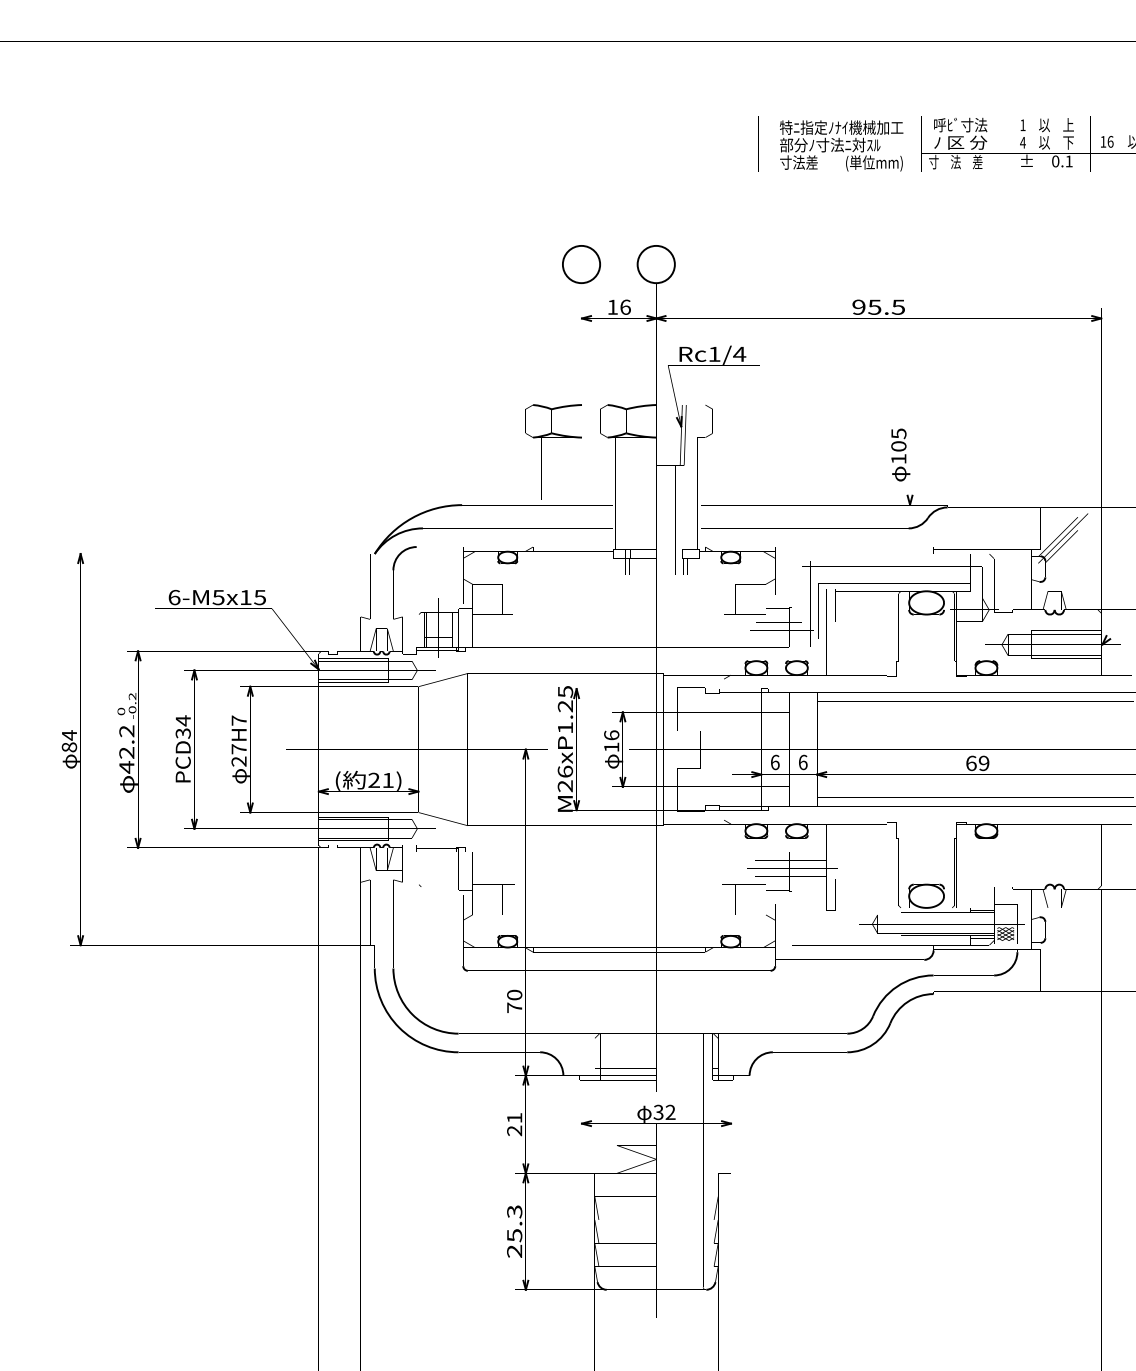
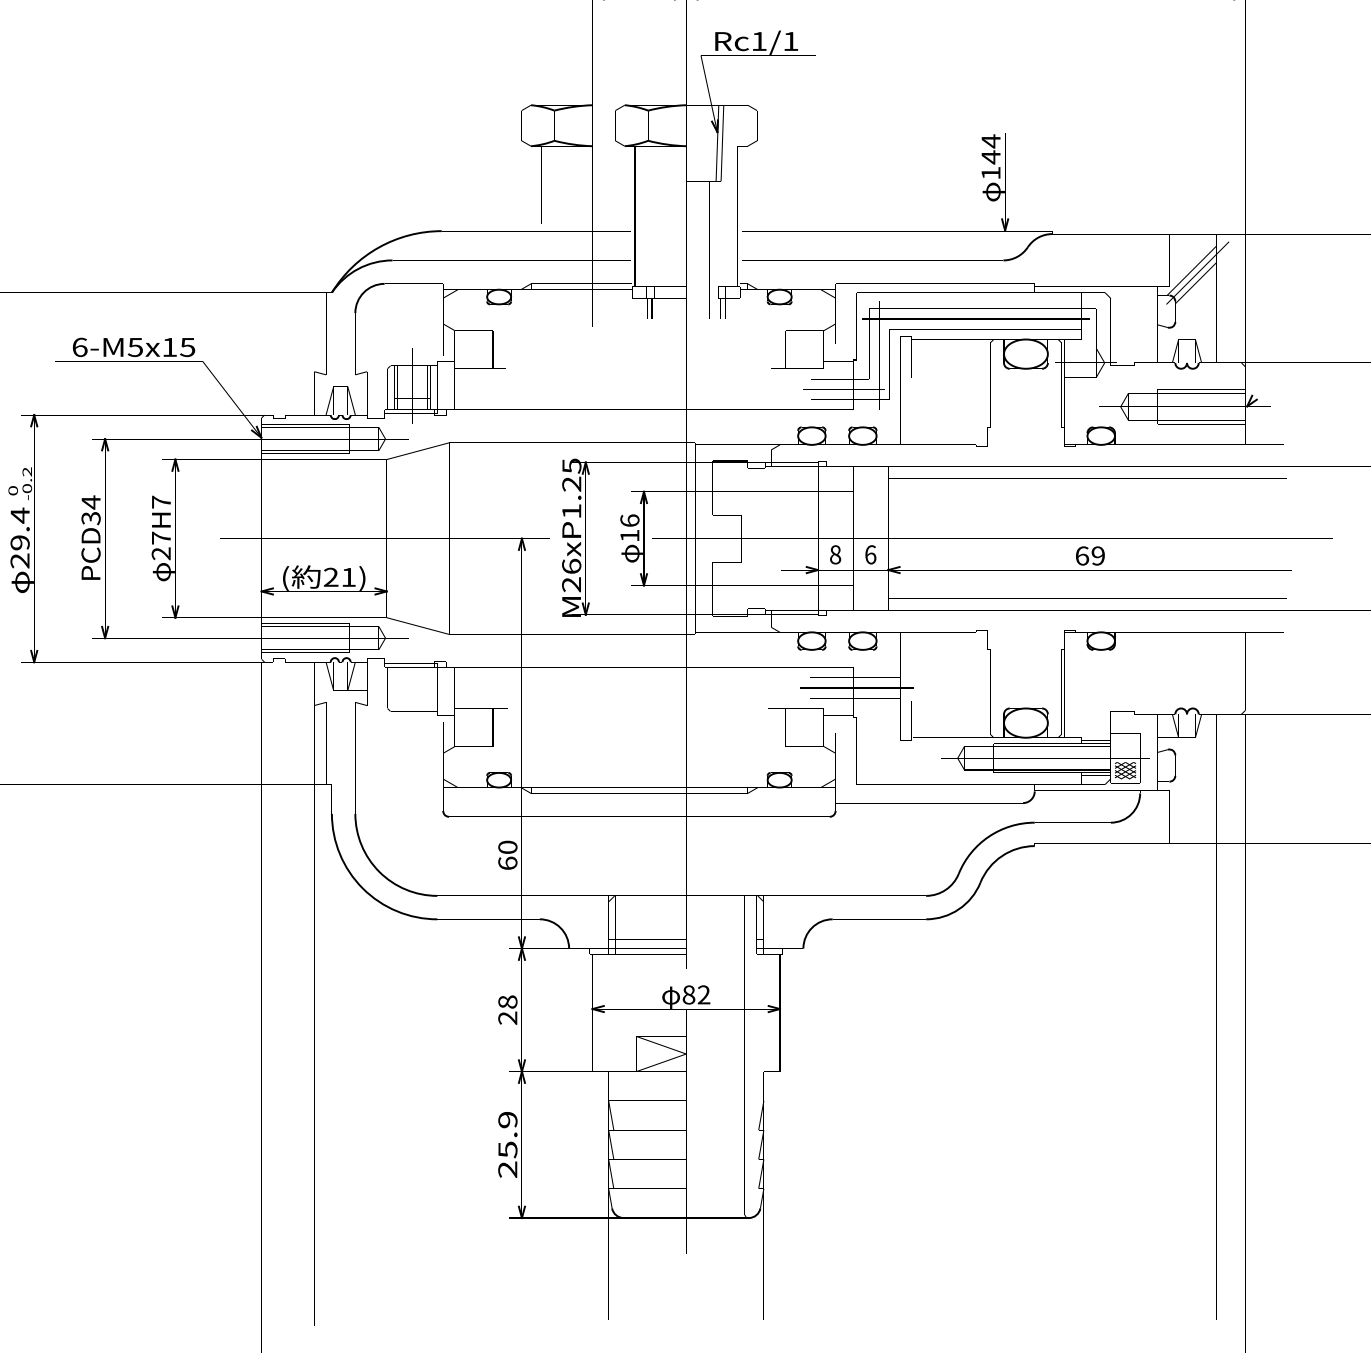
text: (739, 353) -> (790, 40), Rc1/4 -> Rc1/1
text: (898, 440) -> (990, 149), 105 -> 144
text: (126, 748) -> (19, 537), 42.2 -> 29.4
text: (774, 761) -> (834, 553), 6 -> 8
text: (514, 1007) -> (507, 862), 70 -> 60
text: (658, 1111) -> (688, 993), 32 -> 82
text: (514, 1117) -> (507, 1001), 21 -> 28
text: (514, 1211) -> (507, 1119), 25.3 -> 25.9

